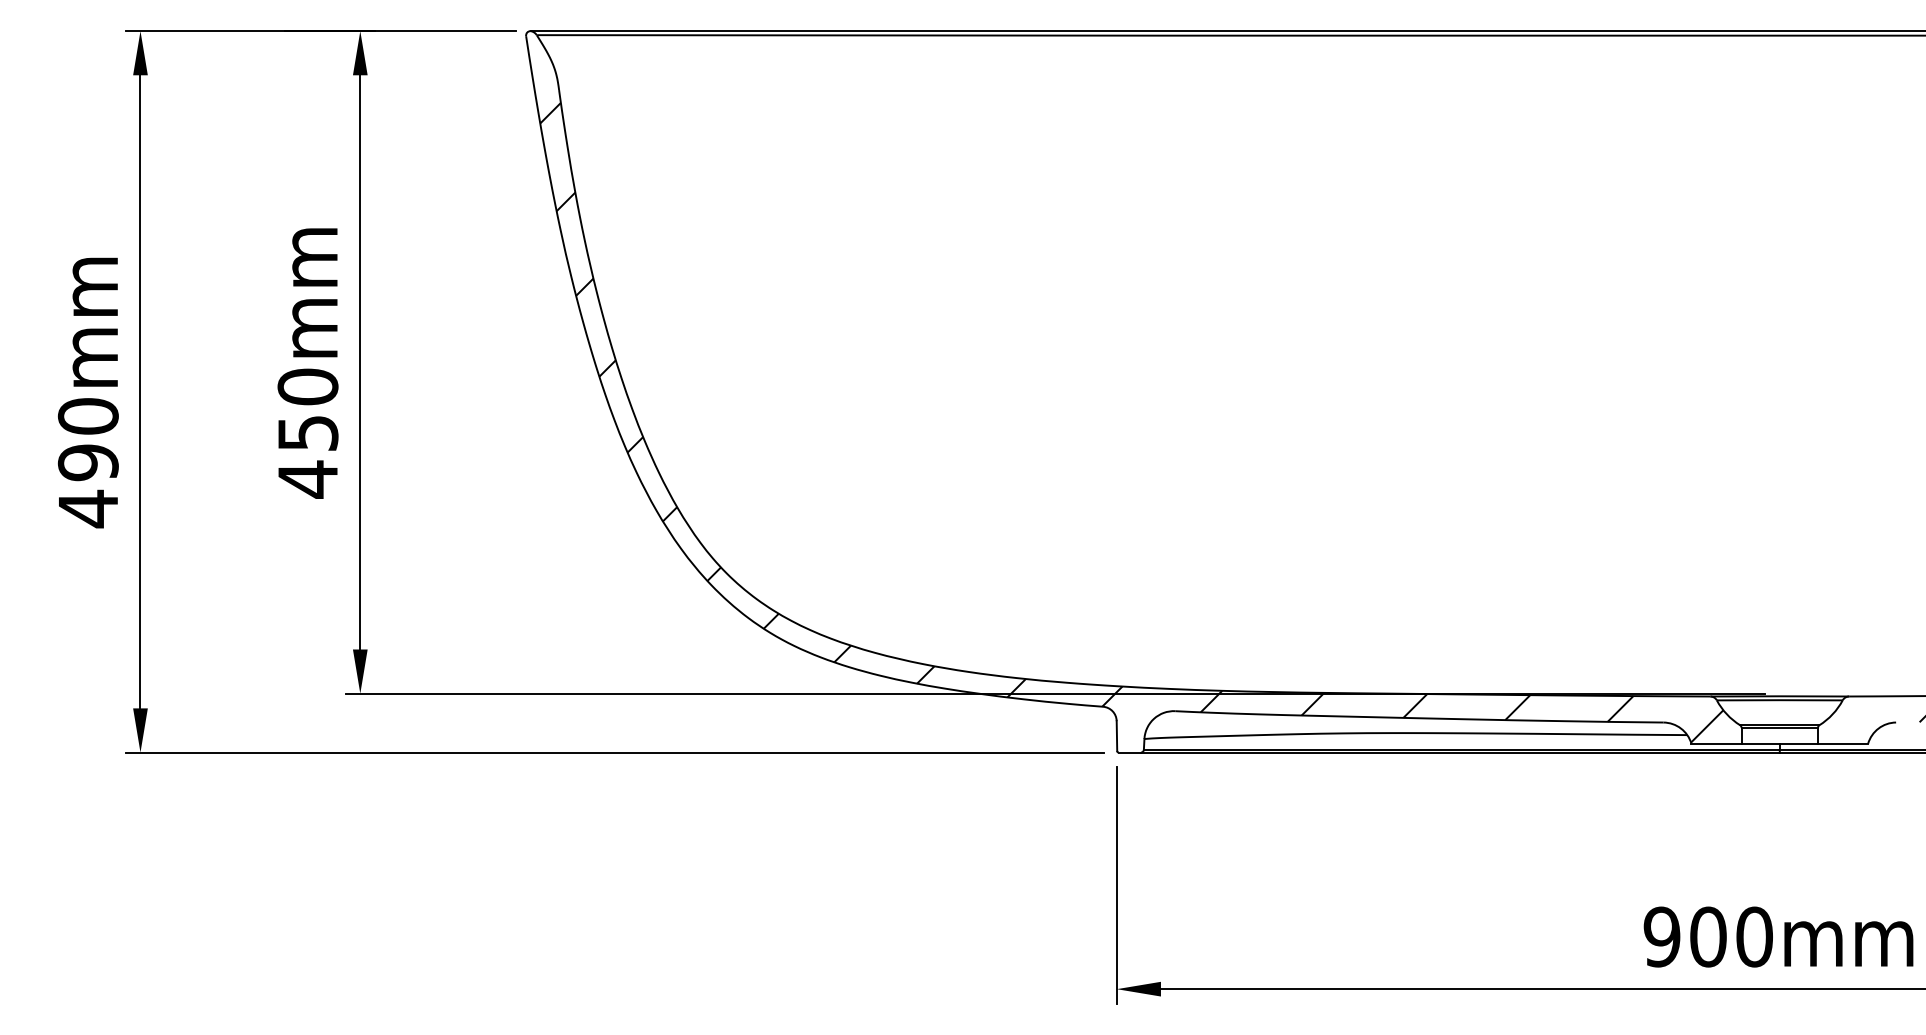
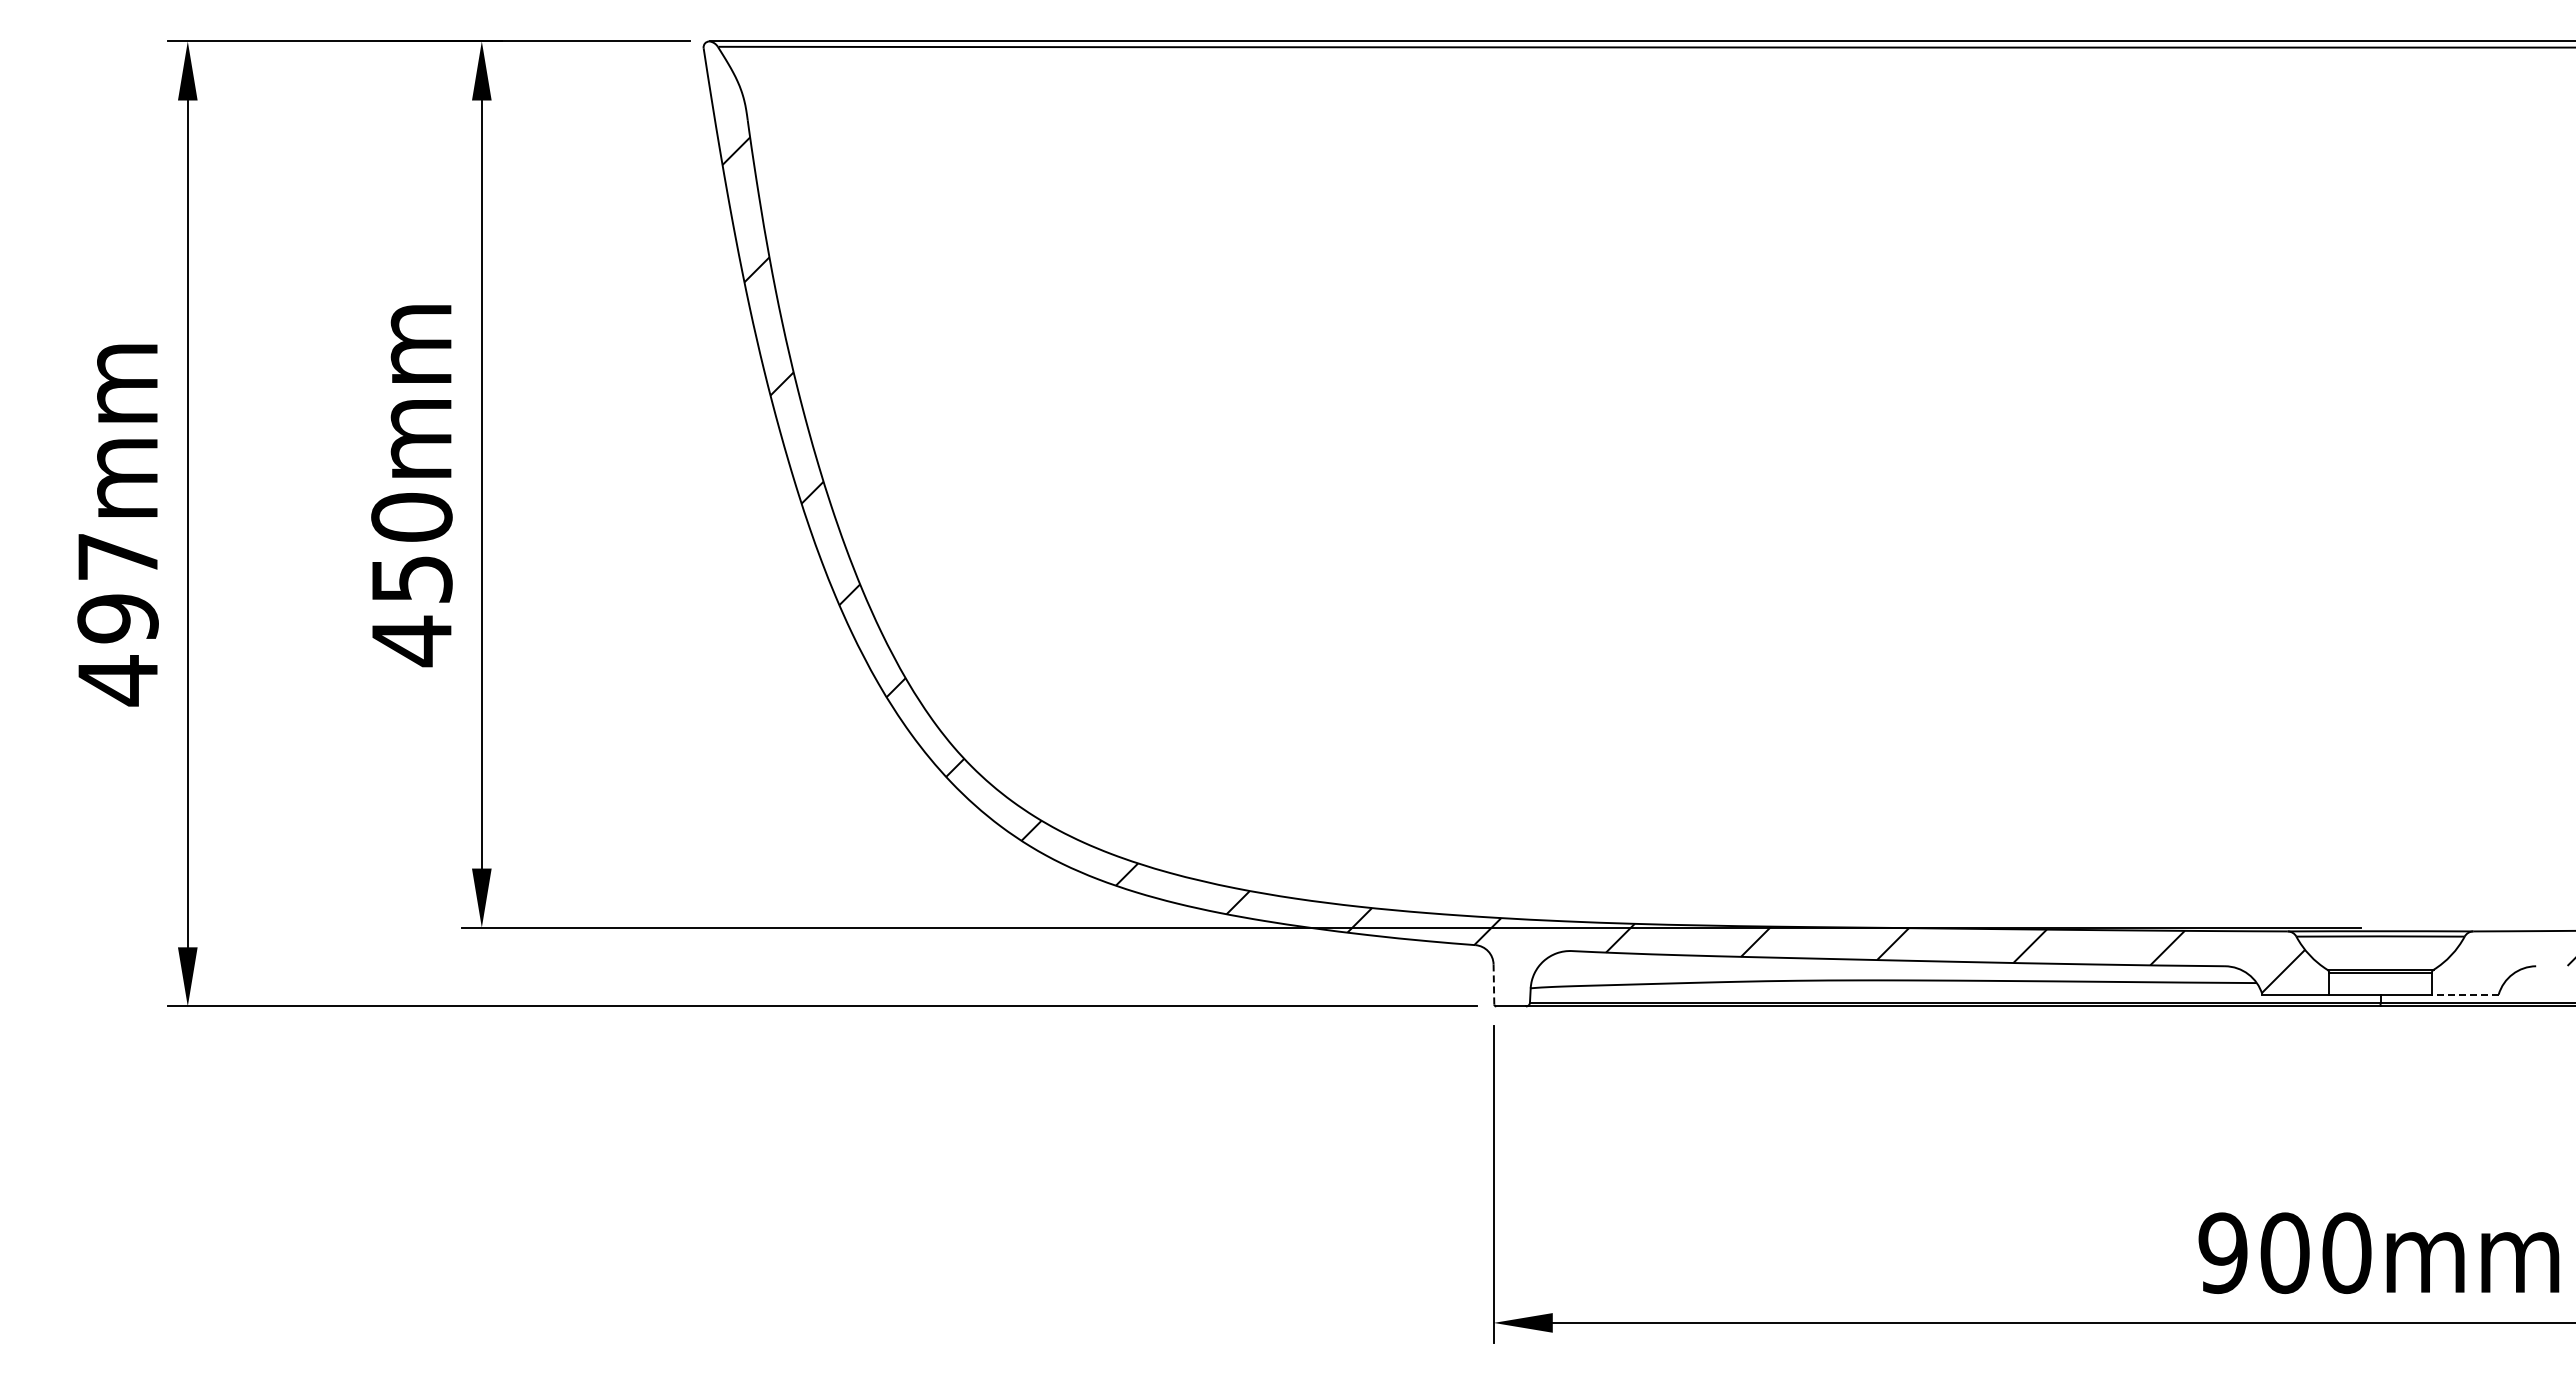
text: (87, 416) -> (117, 556), 490mm -> 497mm
line: (1116, 736) -> (1493, 984), solid -> dashed
line: (1842, 743) -> (2464, 994), solid -> dashed

